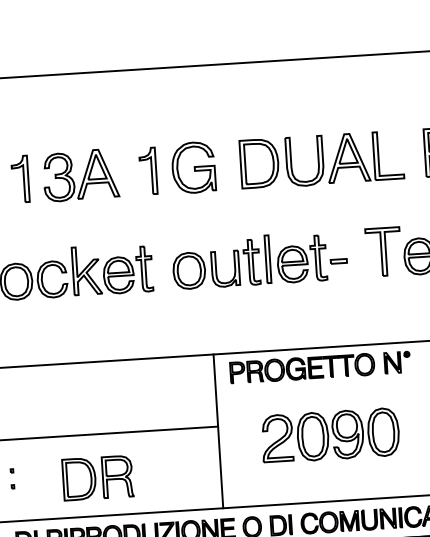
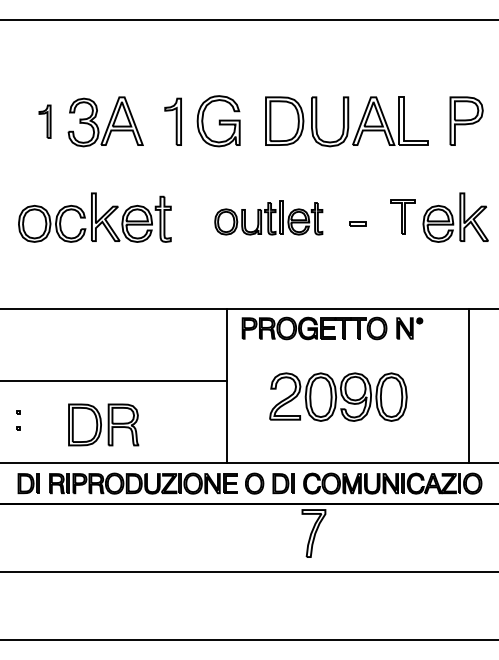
part: (19, 178) -> (44, 121), size x0.7
part: (383, 251) -> (402, 216), size x0.7
part: (249, 260) -> (268, 217), size x0.7

